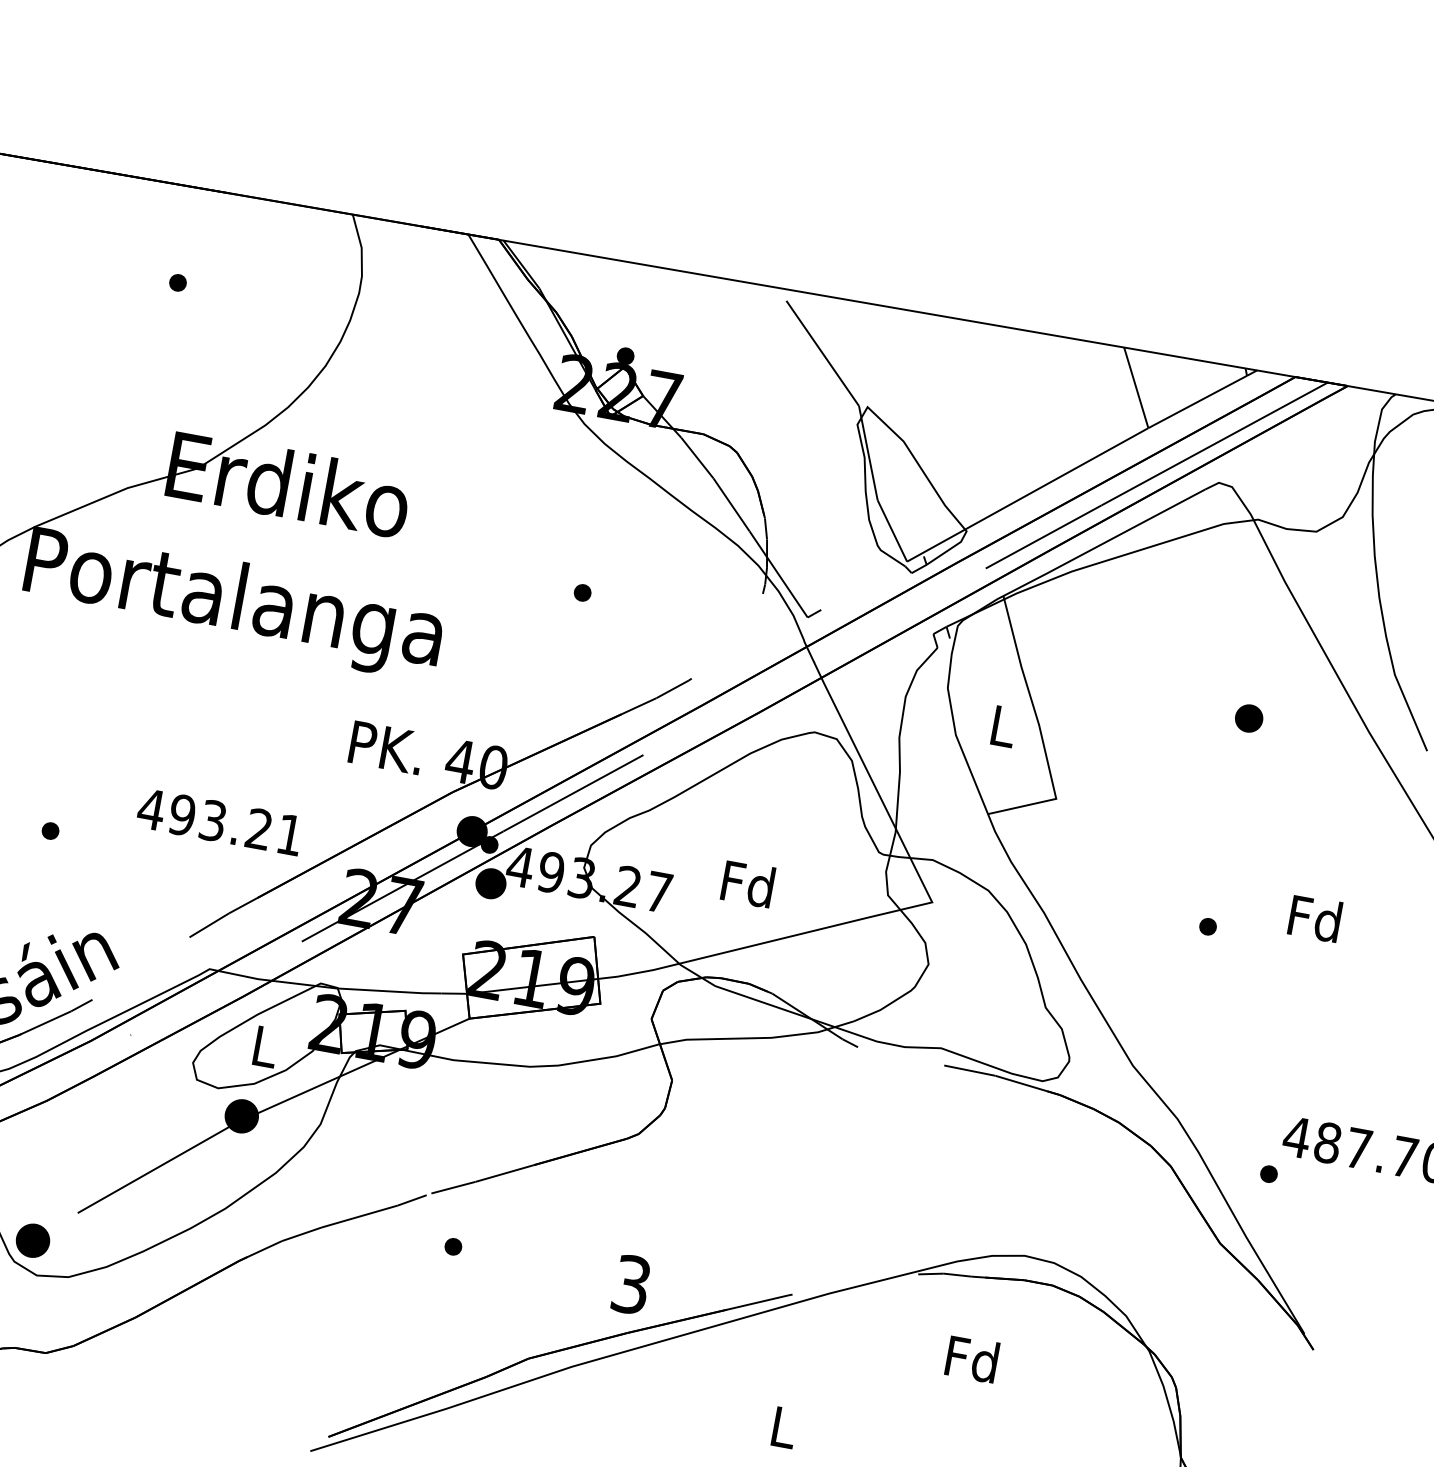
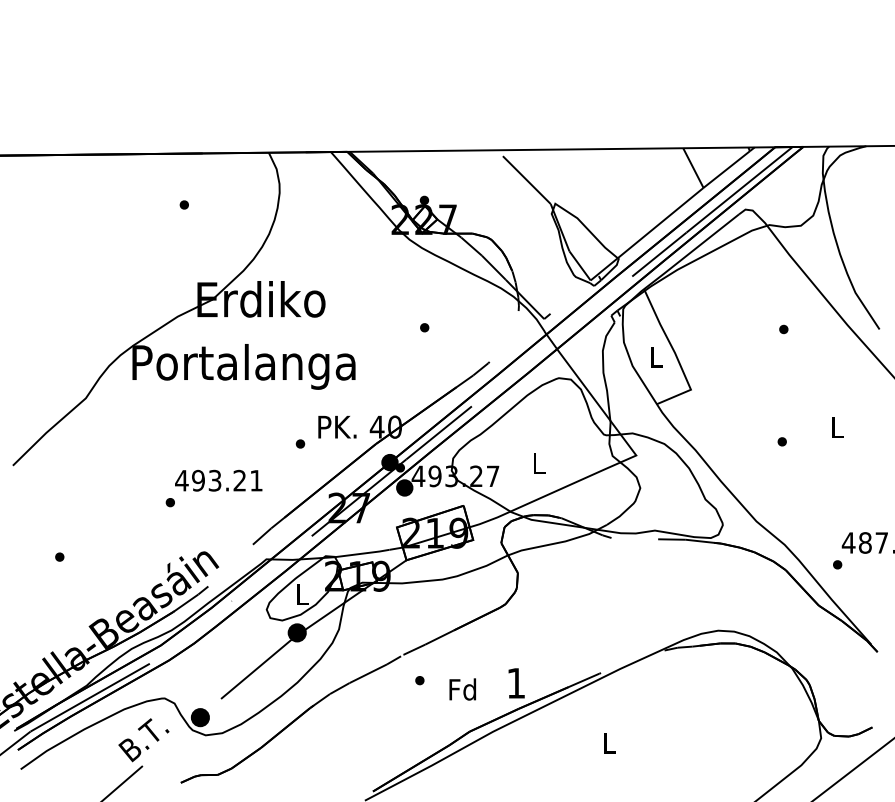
part: (1248, 718) -> (783, 329), size x0.62
part: (312, 765) -> (300, 443), added
text: (219, 821) -> (218, 480), moved
text: (747, 883) -> (538, 463), Fd -> L
text: (1315, 918) -> (837, 427), Fd -> L
text: (632, 1283) -> (516, 682), 3 -> 1
text: (971, 1359) -> (462, 689), moved

